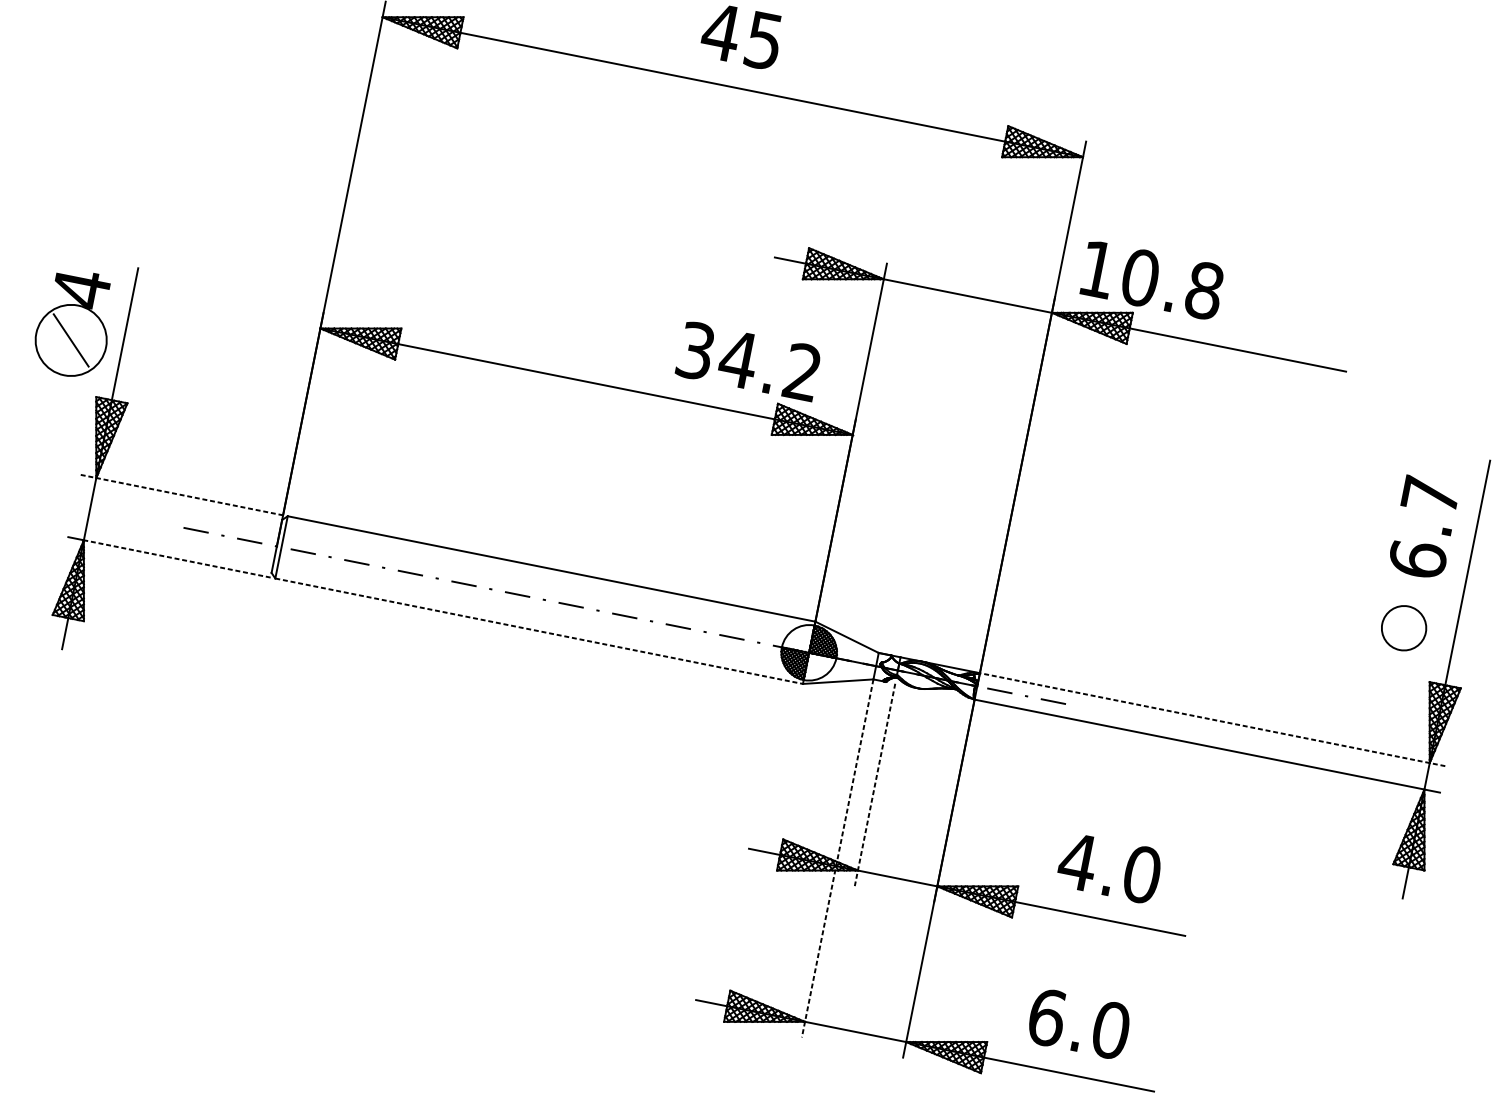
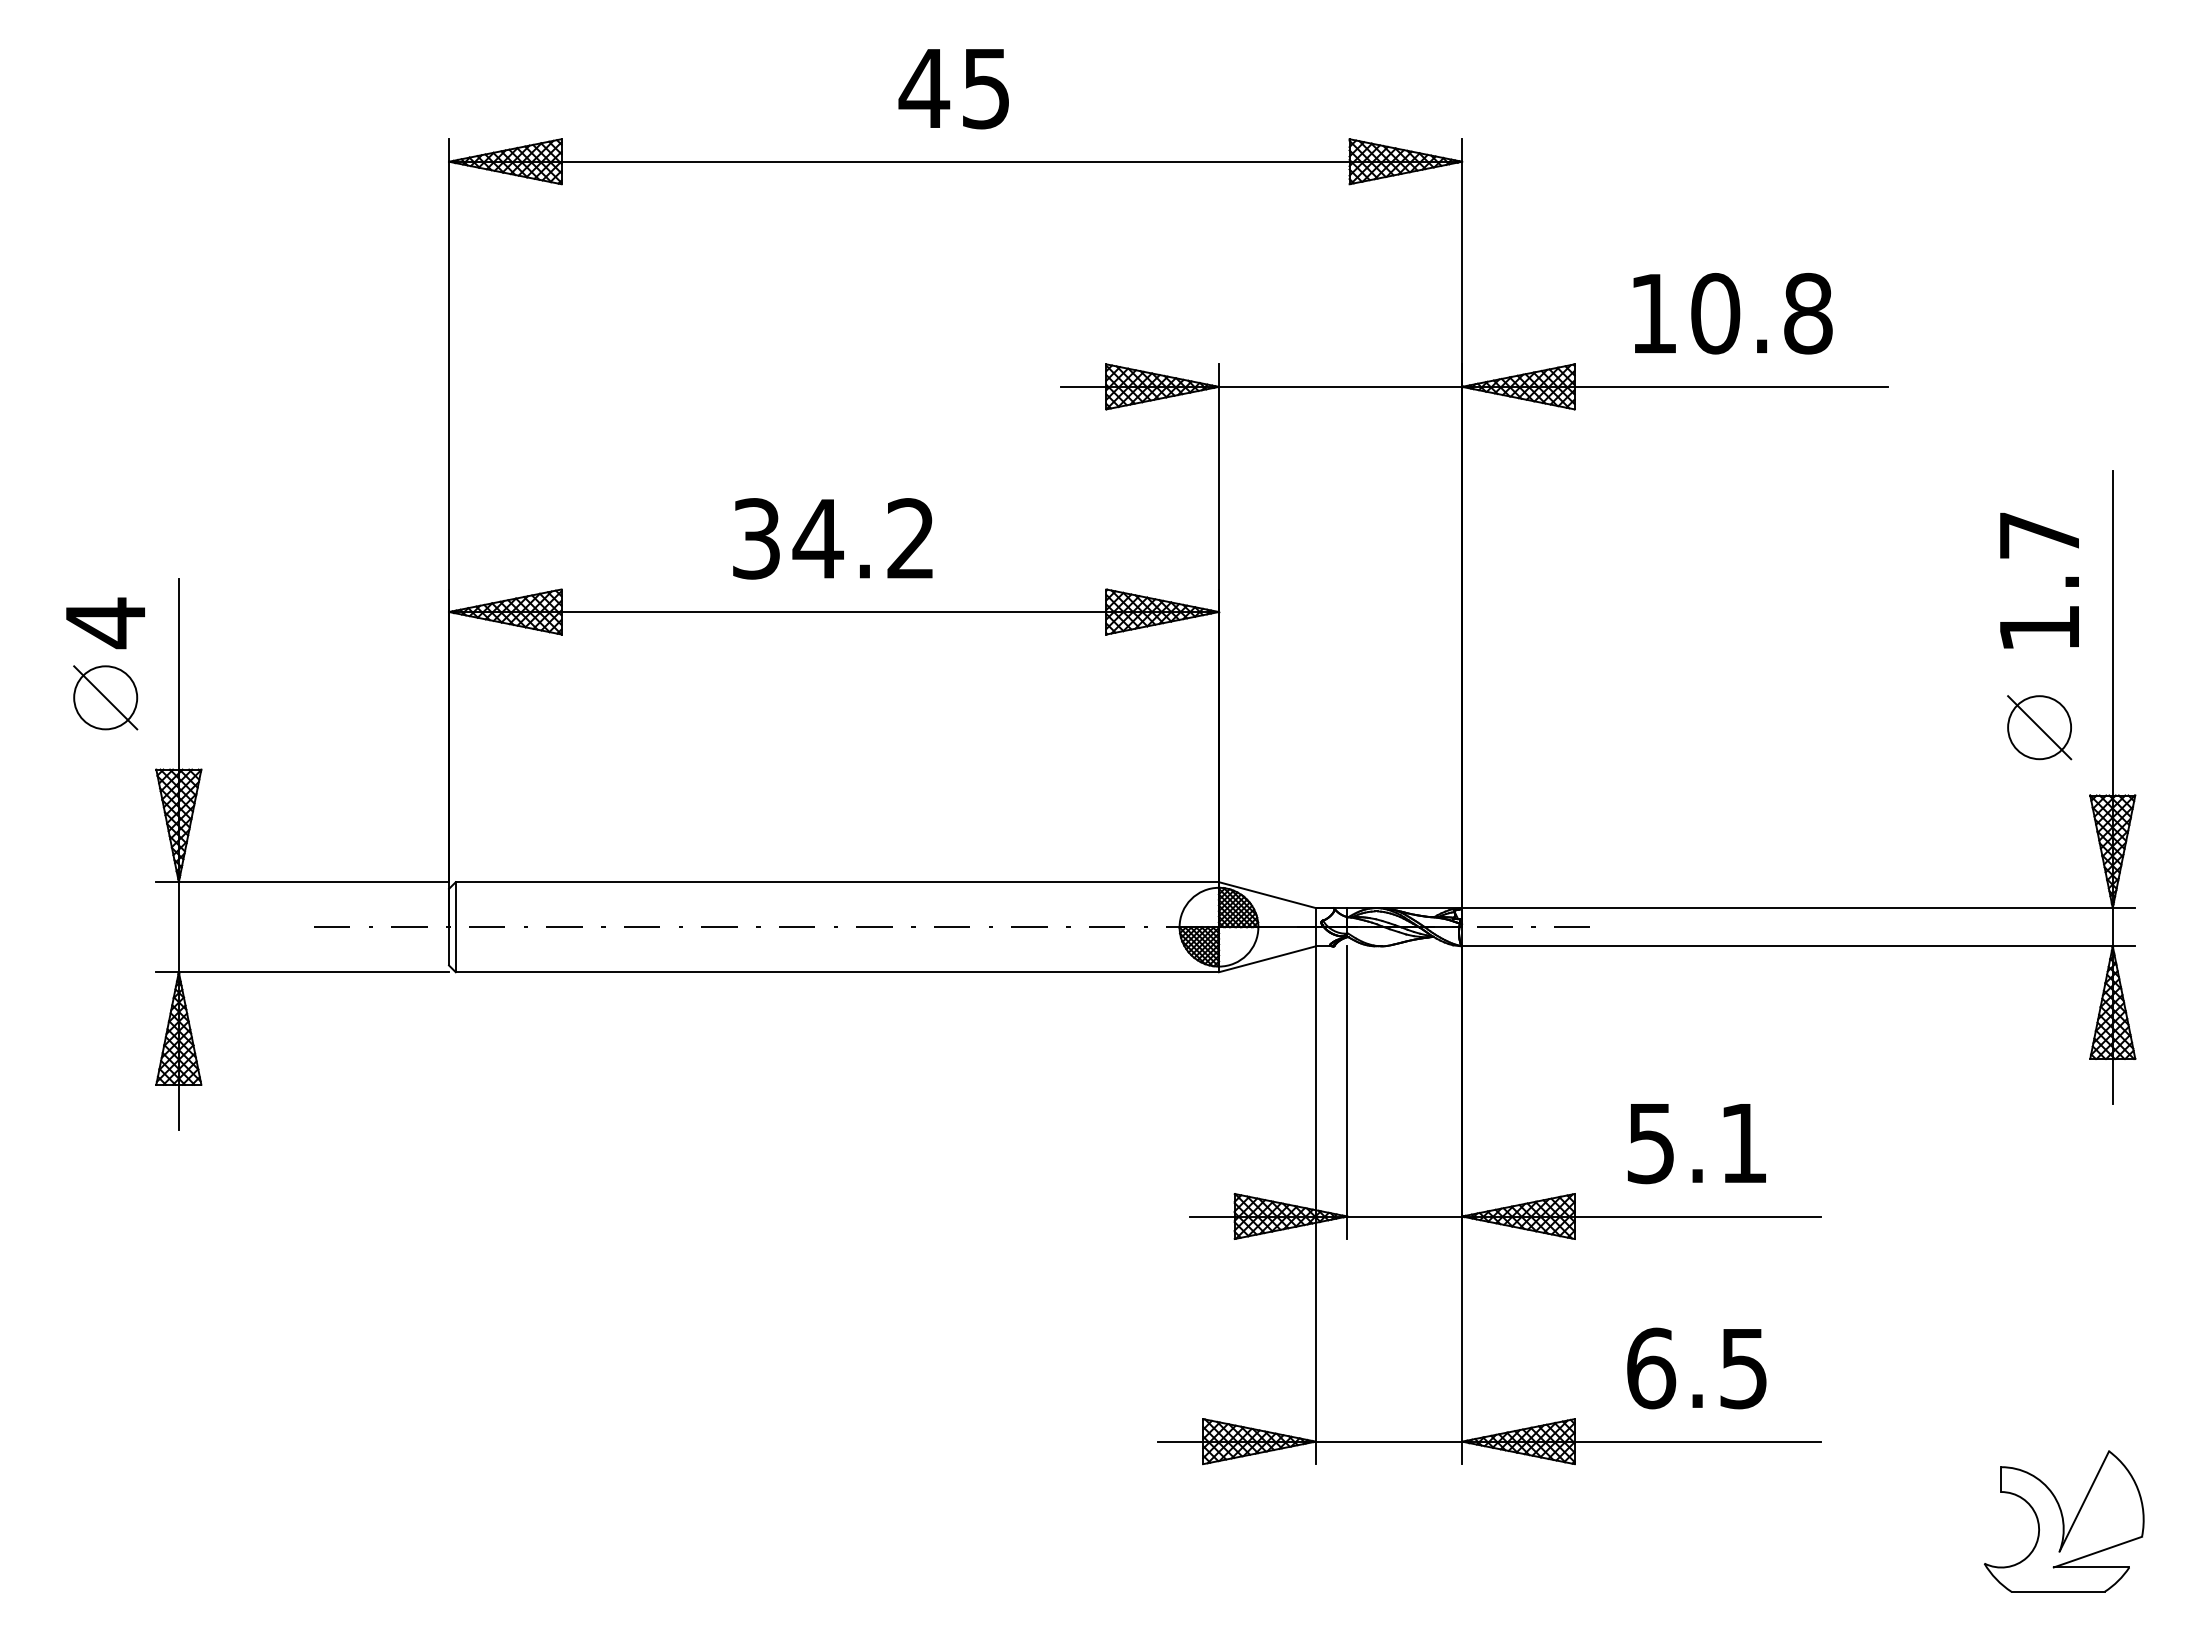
text: (1152, 280) -> (1732, 313), moved
circle: (71, 340) -> (105, 697), size x0.62
text: (748, 361) -> (832, 538), moved
line: (182, 495) -> (303, 882), dashed -> solid
text: (1417, 558) -> (2039, 627), 6.7 -> 1.7
line: (176, 559) -> (313, 972), dashed -> solid
line: (1404, 628) -> (2039, 727), added
line: (539, 631) -> (837, 972), dashed -> solid
line: (1212, 719) -> (1798, 908), dashed -> solid
line: (875, 785) -> (1347, 1093), dashed -> solid
line: (837, 858) -> (1315, 1205), dashed -> solid
text: (1109, 868) -> (1696, 1143), 4.0 -> 5.1
text: (1110, 1030) -> (1743, 1368), 6.0 -> 6.5

